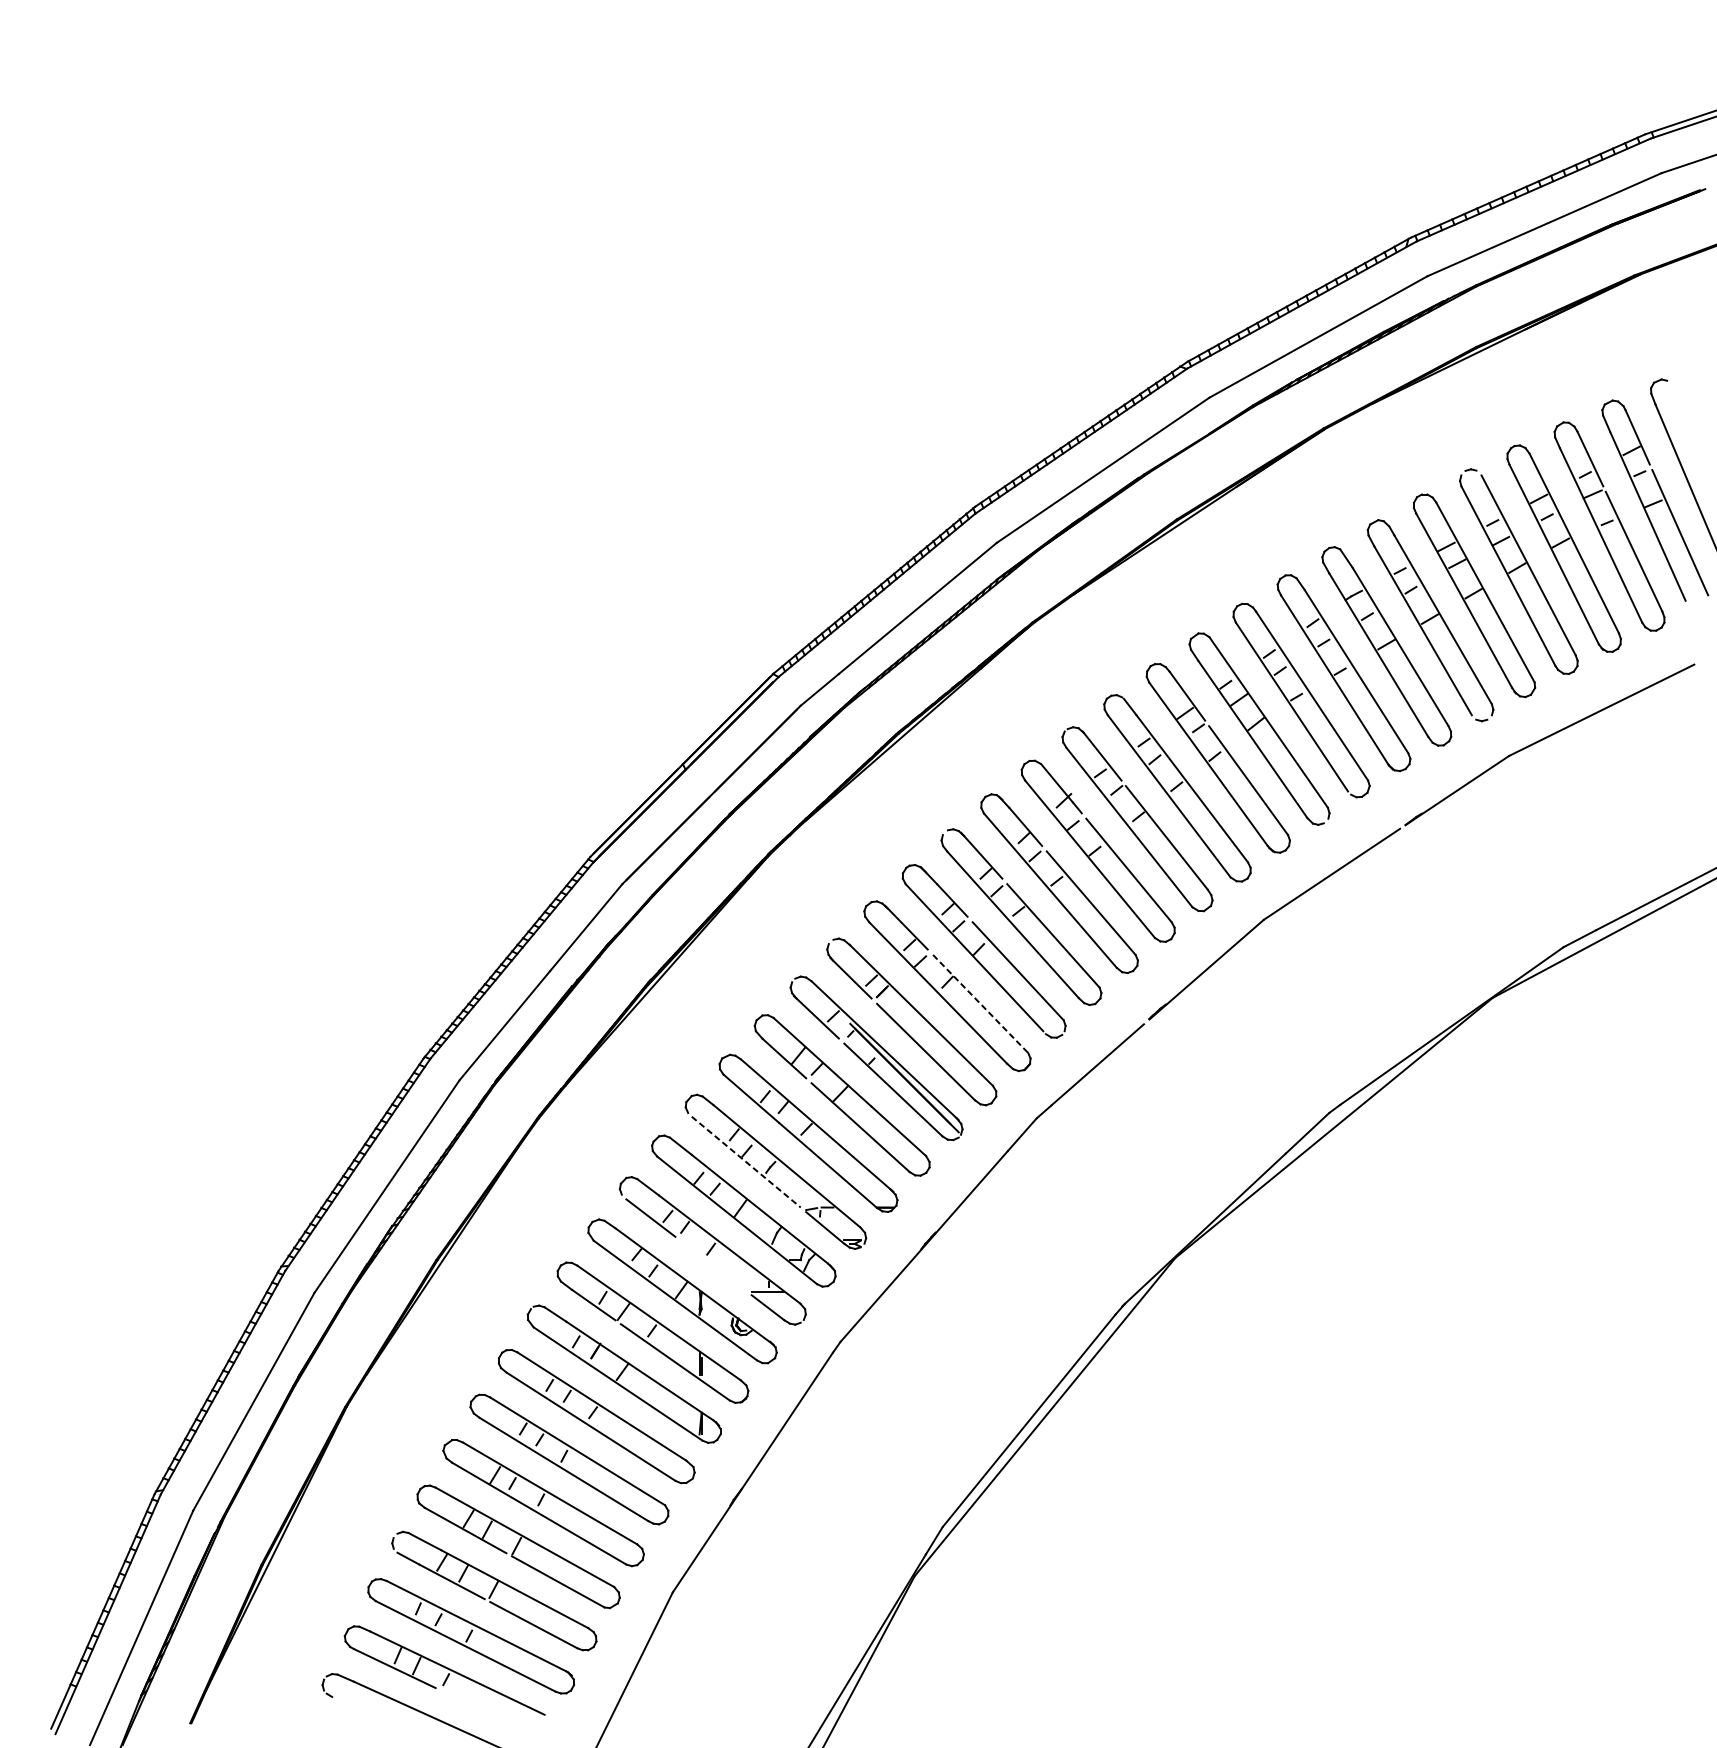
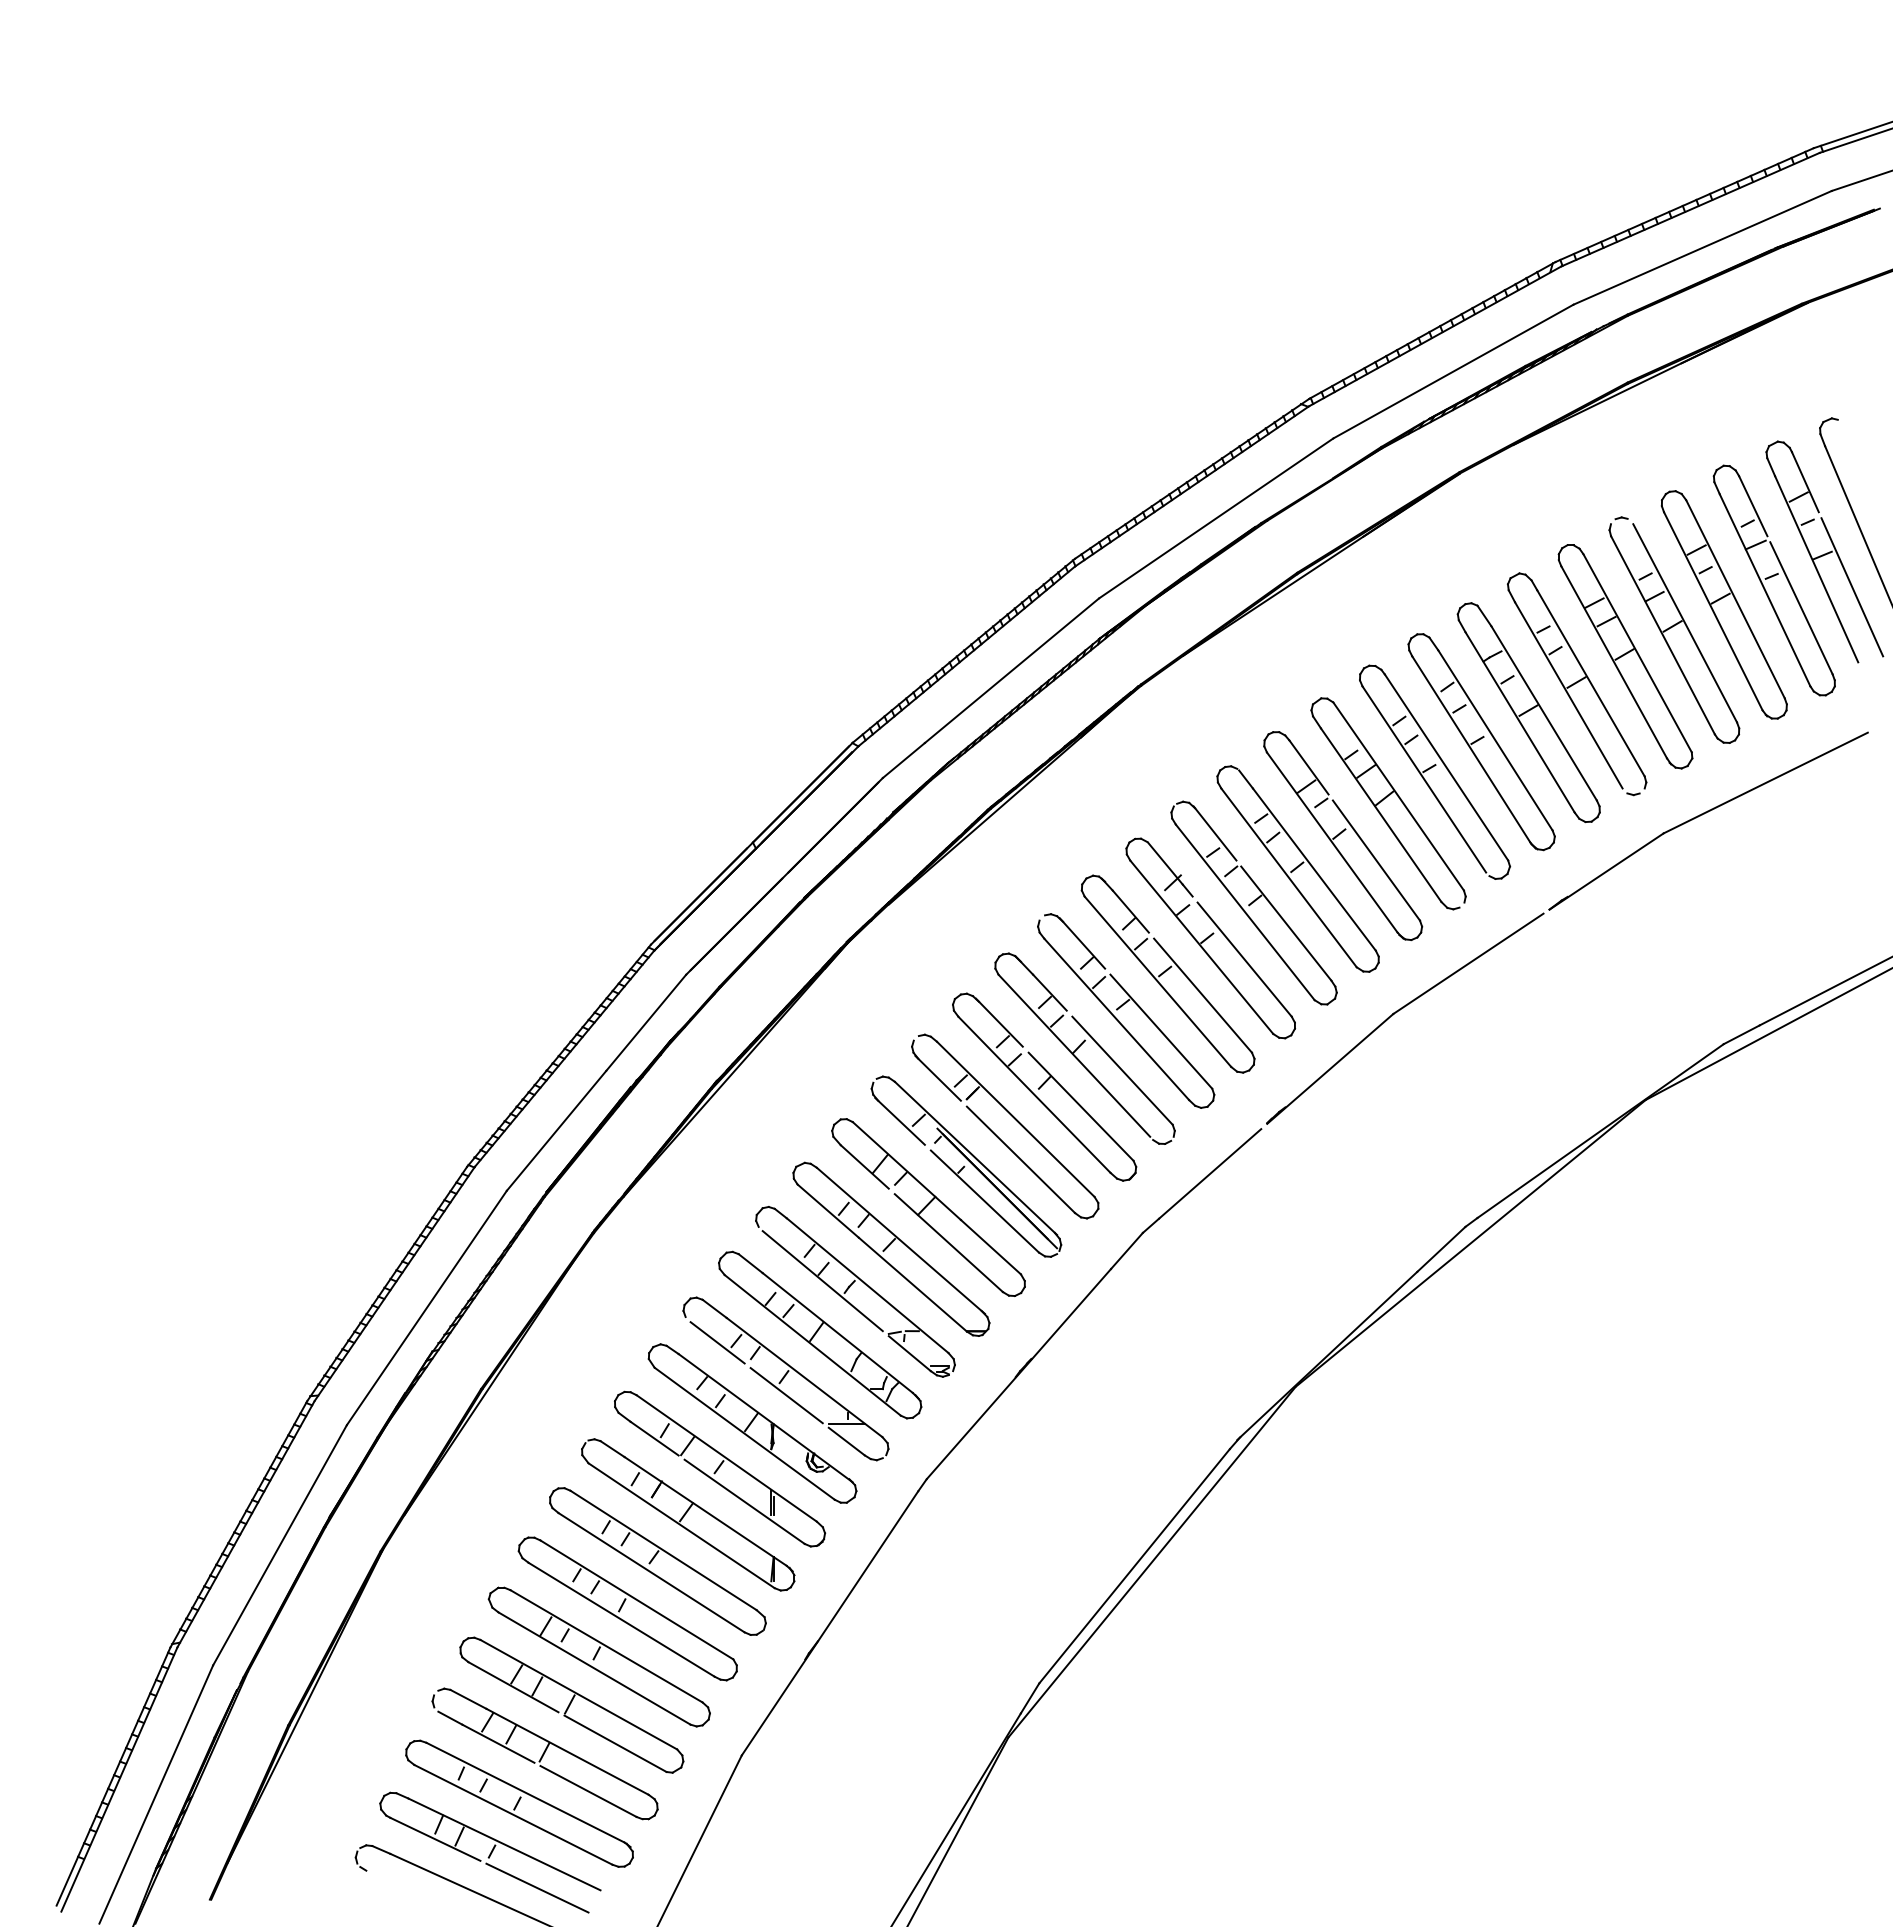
line: (980, 1004) -> (1081, 1107), dashed -> solid
line: (746, 1162) -> (823, 1281), dashed -> solid
line: (713, 1265) -> (786, 1395), added
line: (487, 1712) -> (537, 1887), added

